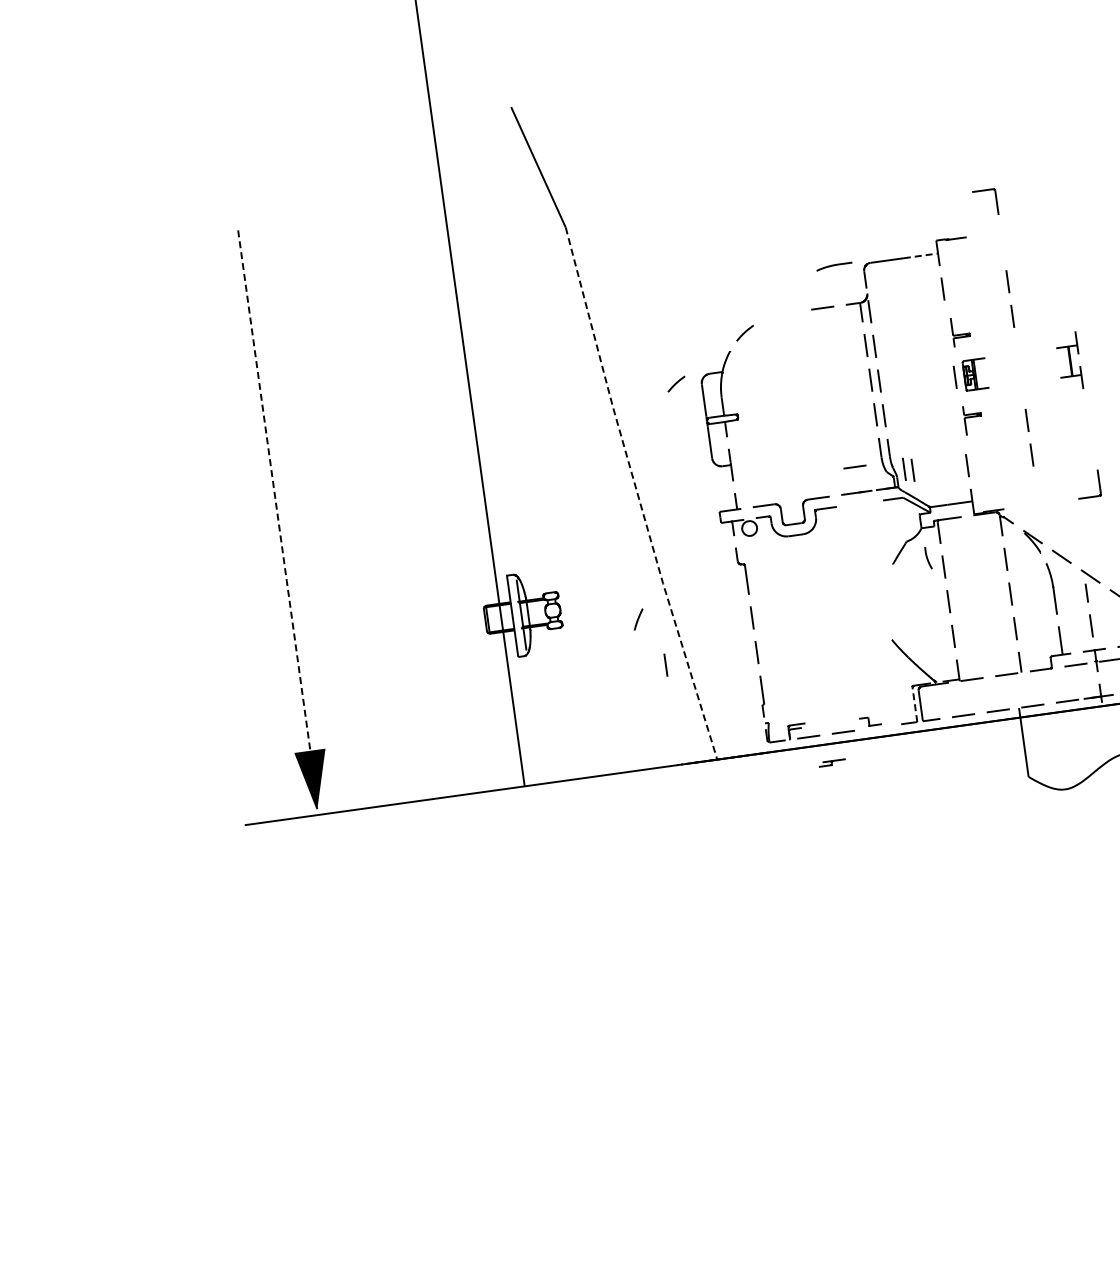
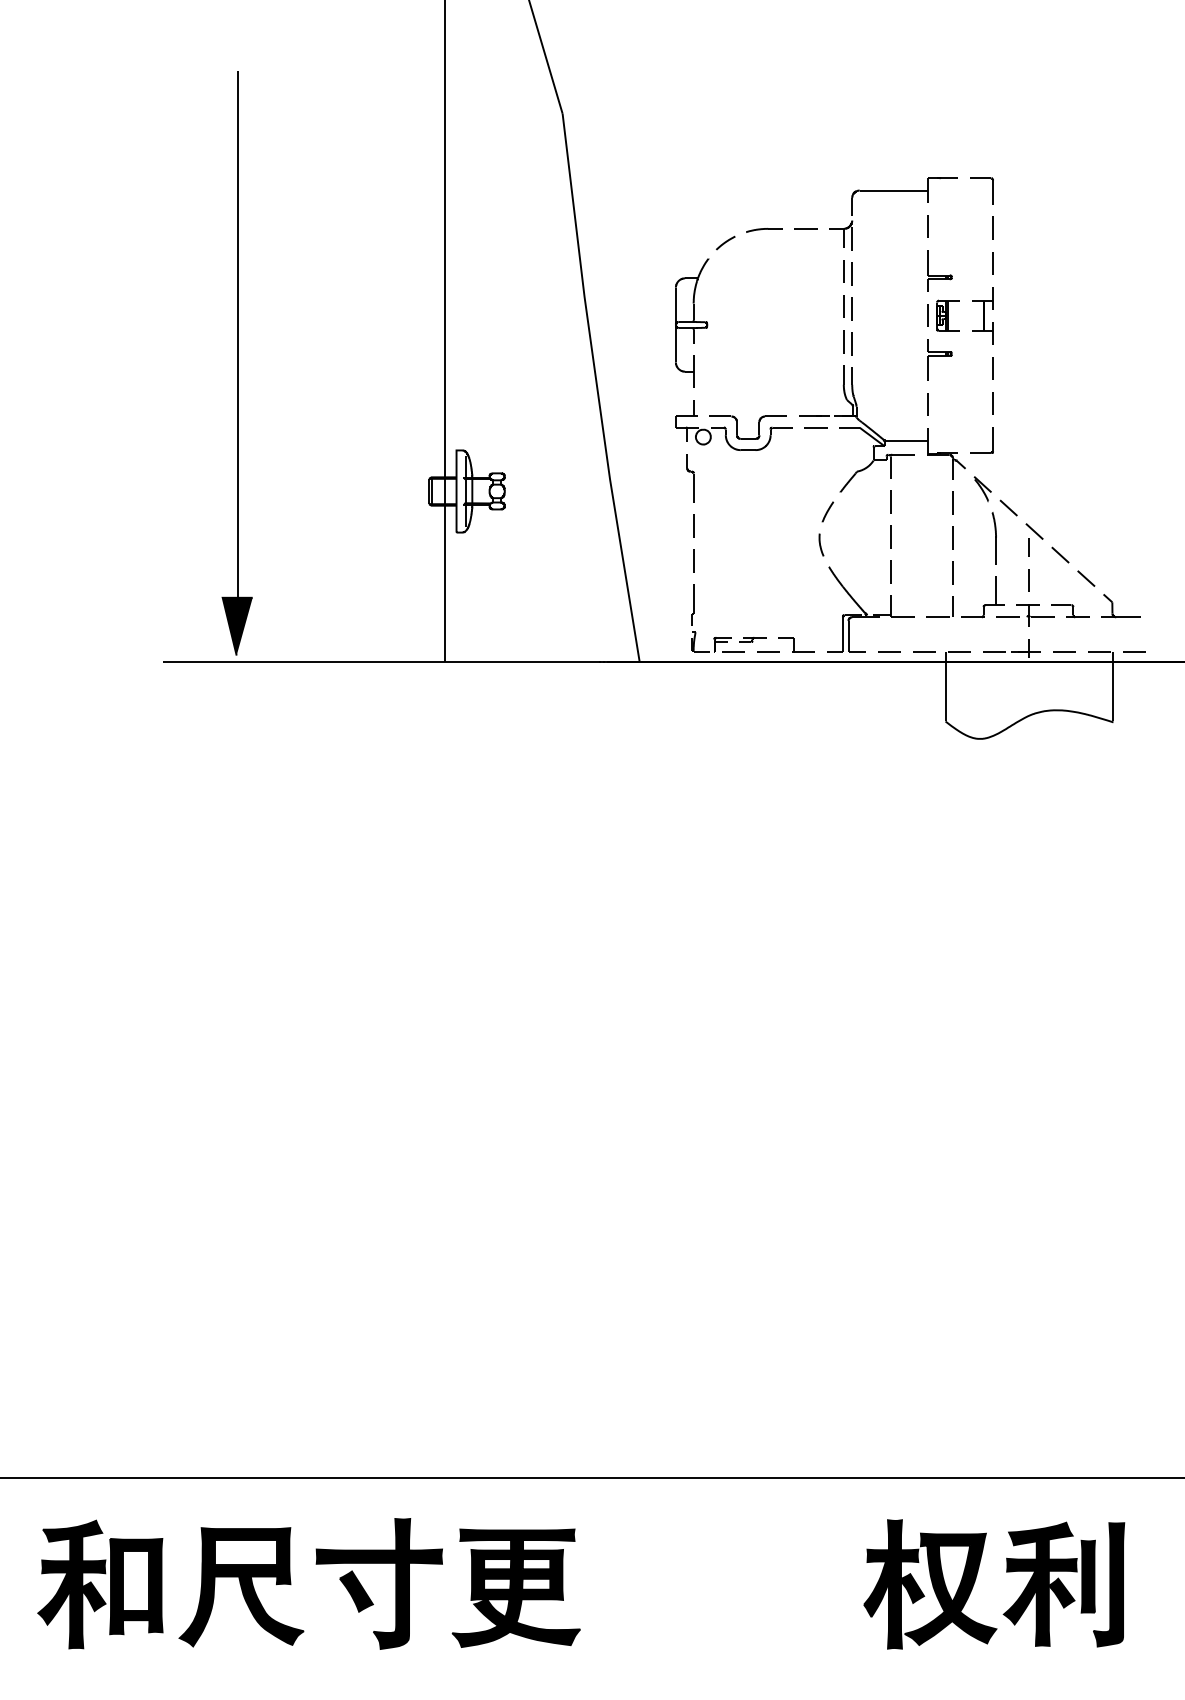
part: (996, 200) -> (992, 190), moved
line: (921, 255) -> (911, 190), dashed -> solid
part: (834, 266) -> (764, 230), moved
part: (960, 331) -> (939, 270), size x1.43
part: (1068, 361) -> (982, 315), moved
line: (676, 383) -> (650, 283), removed
part: (972, 419) -> (939, 359), size x1.43
line: (854, 466) -> (815, 427), moved
part: (908, 469) -> (868, 400), removed
part: (1098, 483) -> (992, 440), moved
line: (638, 494) -> (597, 388), dashed -> solid
line: (275, 497) -> (237, 341), dashed -> solid
curve: (927, 557) -> (820, 544), moved
line: (638, 619) -> (827, 511), moved
line: (665, 664) -> (601, 560), removed
line: (914, 704) -> (842, 634), dashed -> solid
part: (870, 721) -> (796, 644), size x1.67
part: (831, 762) -> (752, 639), moved

